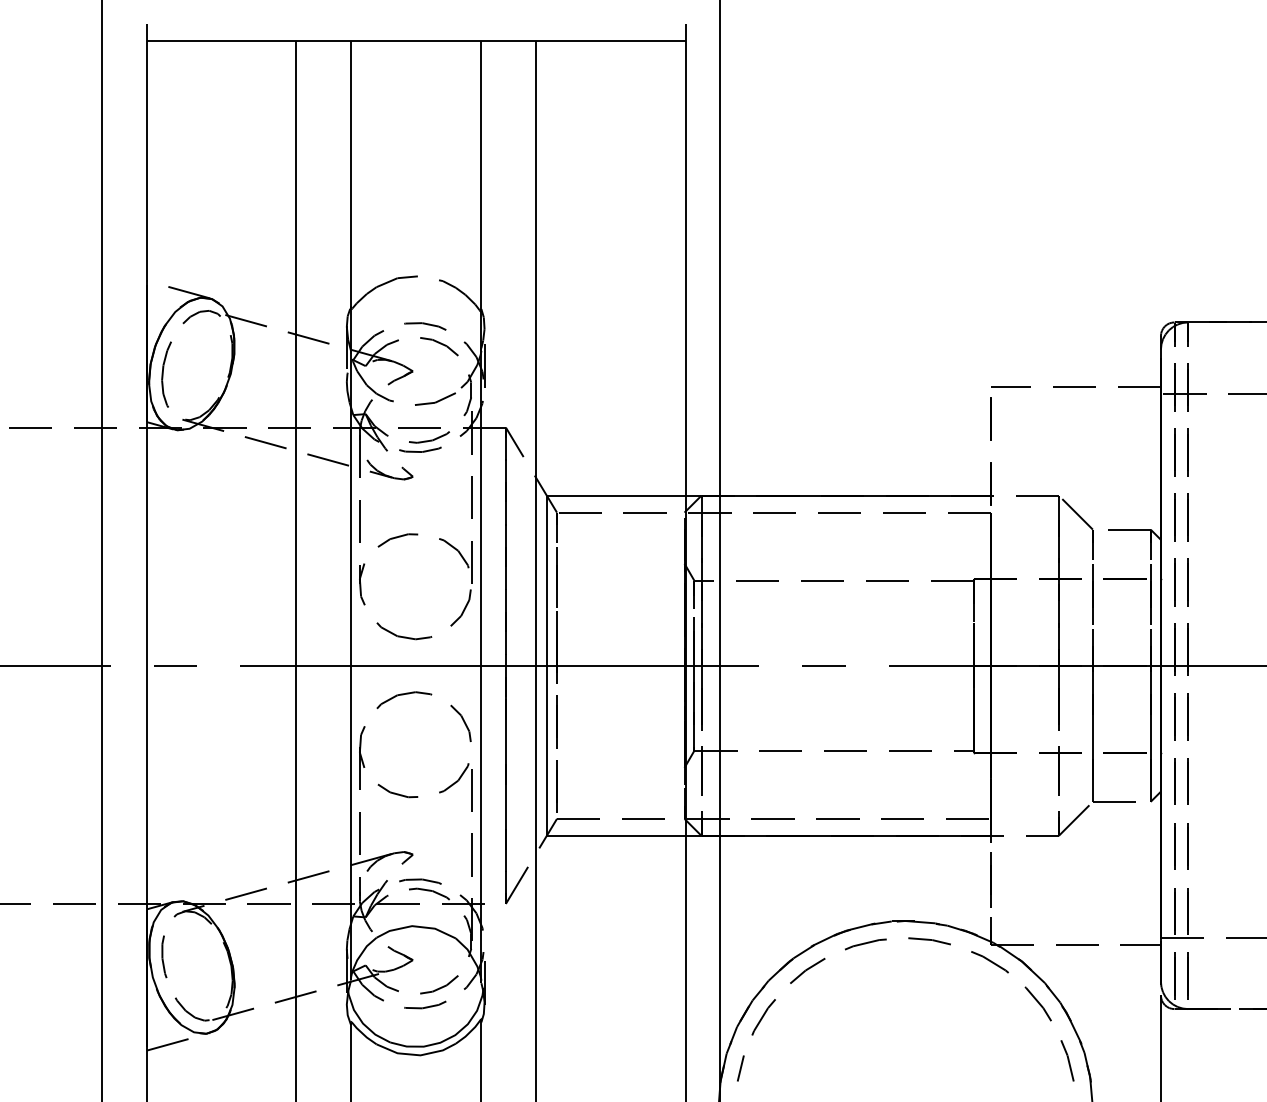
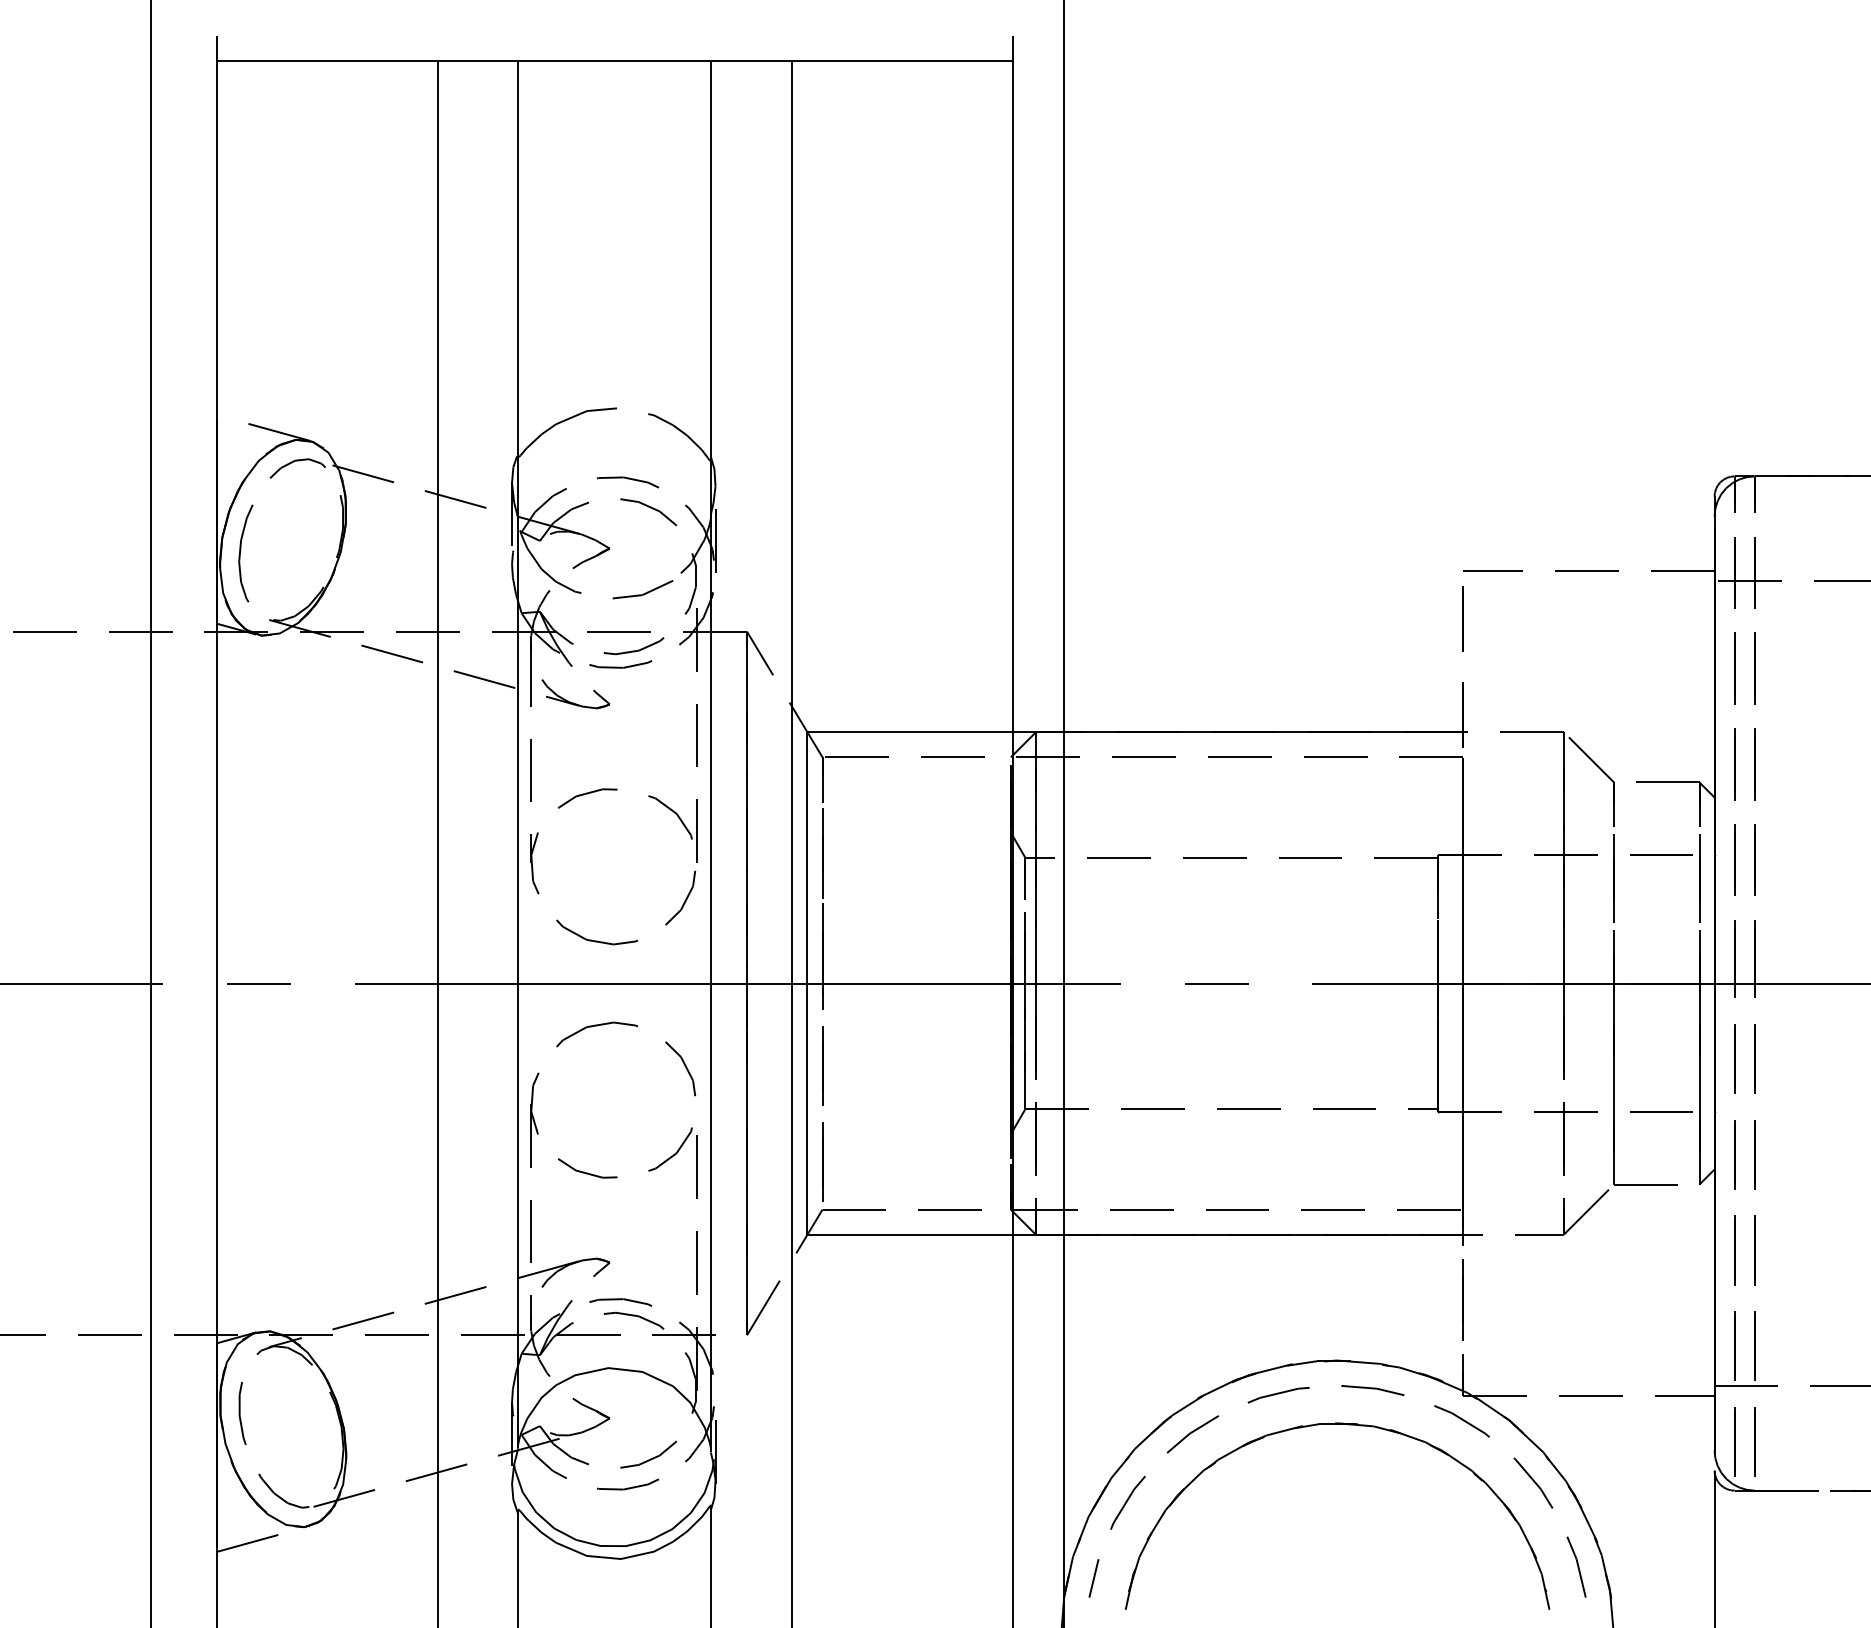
part: (914, 965) -> (1350, 1426), added

